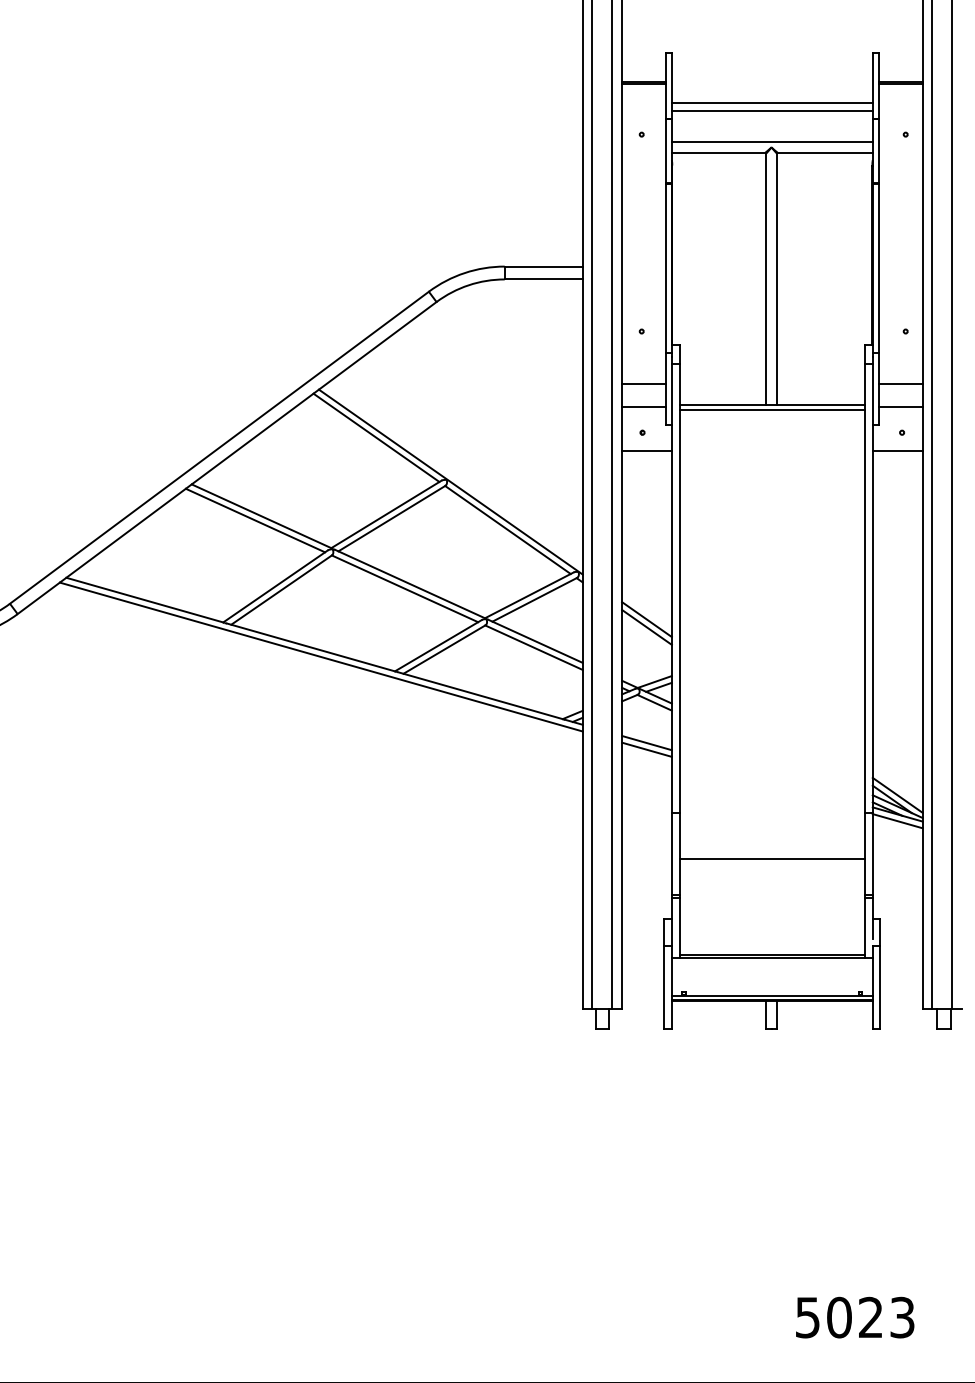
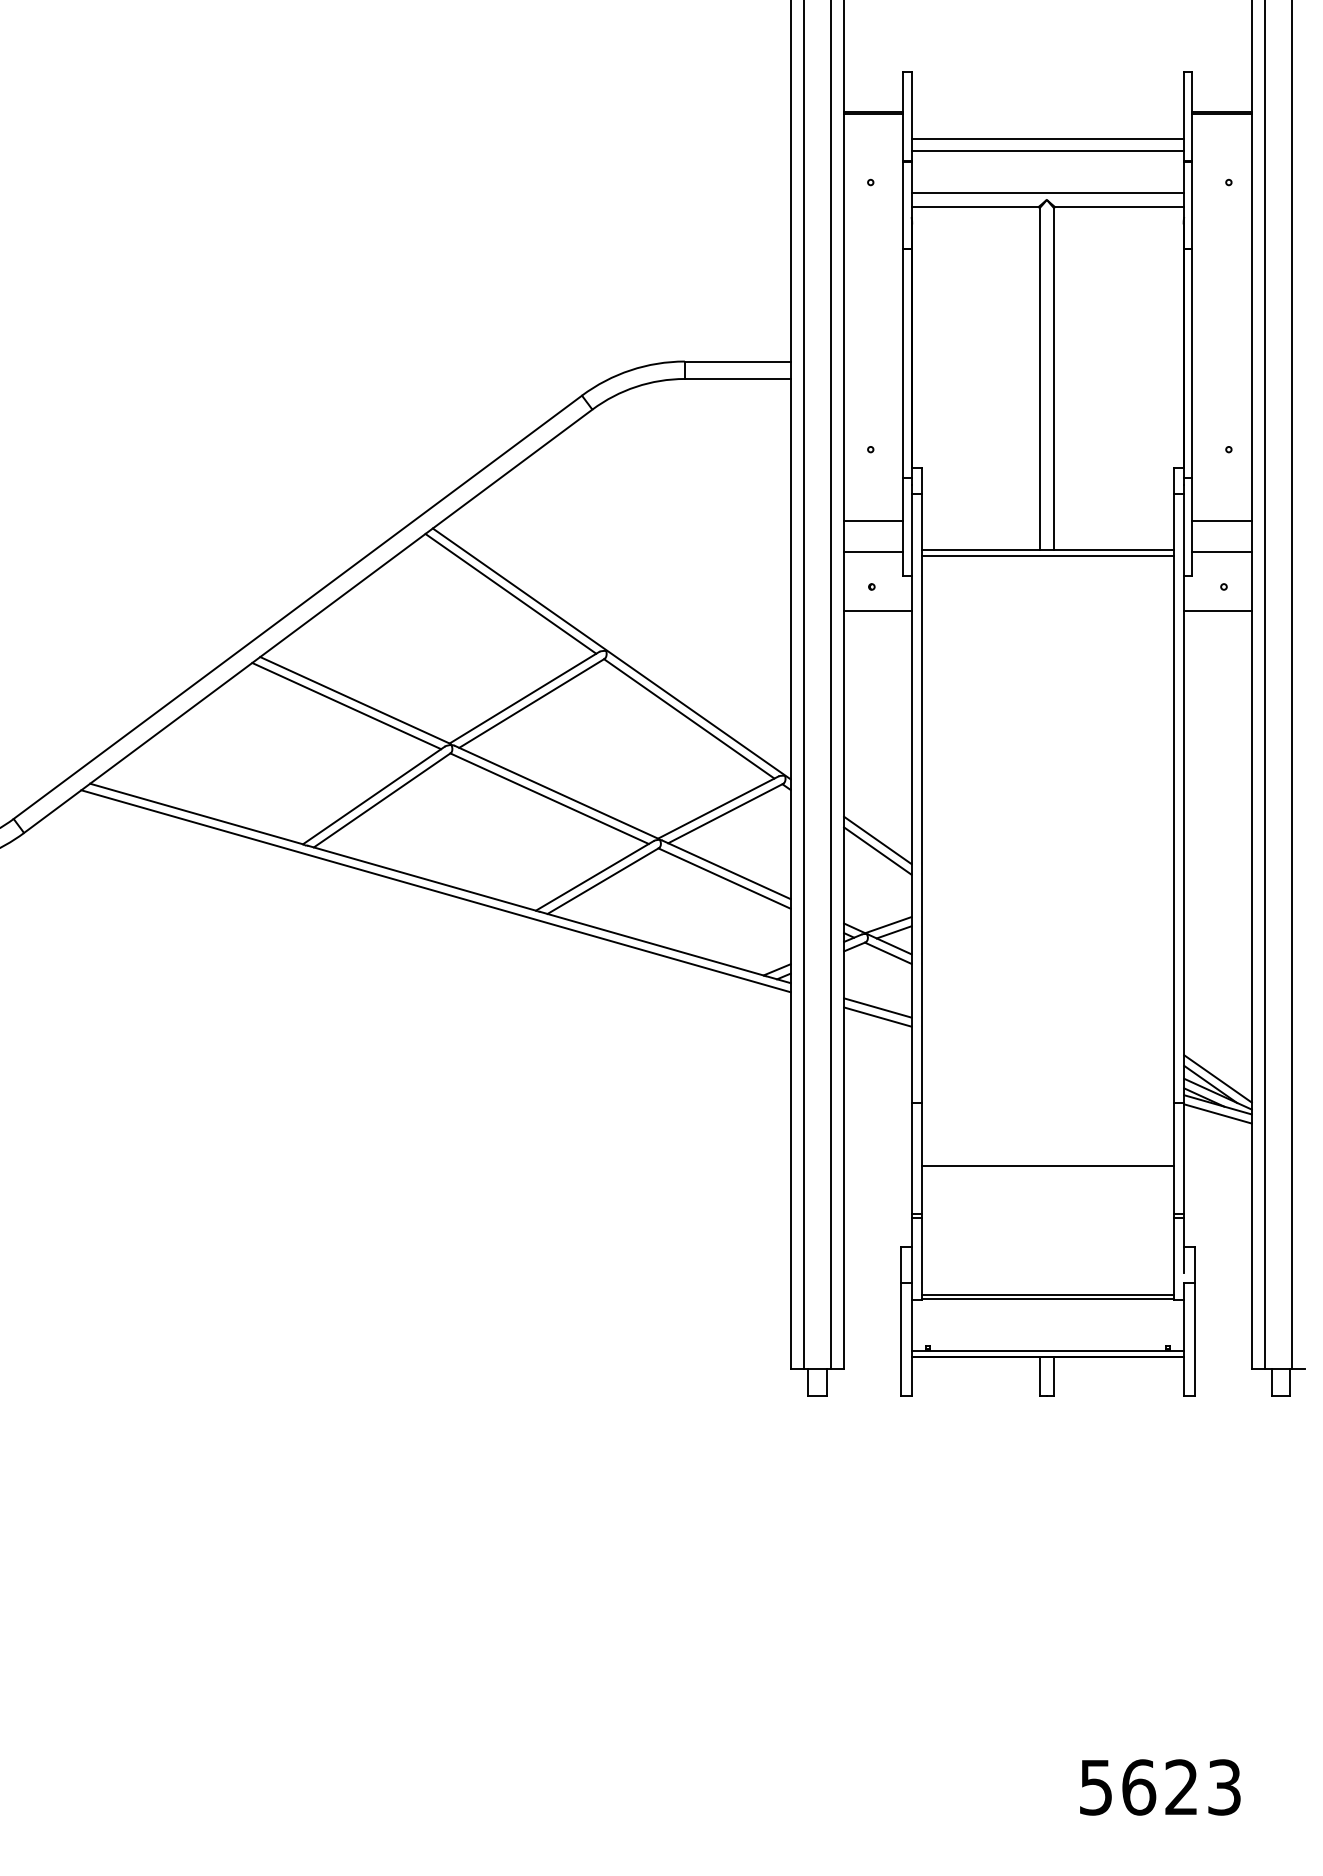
text: (839, 1317) -> (1139, 1787), 5023 -> 5623

